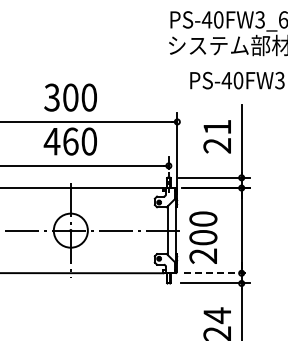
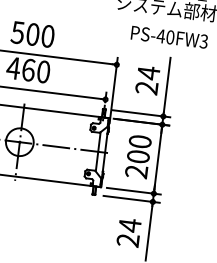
text: (51, 97) -> (17, 32), 300 -> 500
text: (216, 127) -> (147, 73), 21 -> 24
text: (203, 237) -> (138, 156), moved
line: (217, 273) -> (134, 191), dashed -> solid

